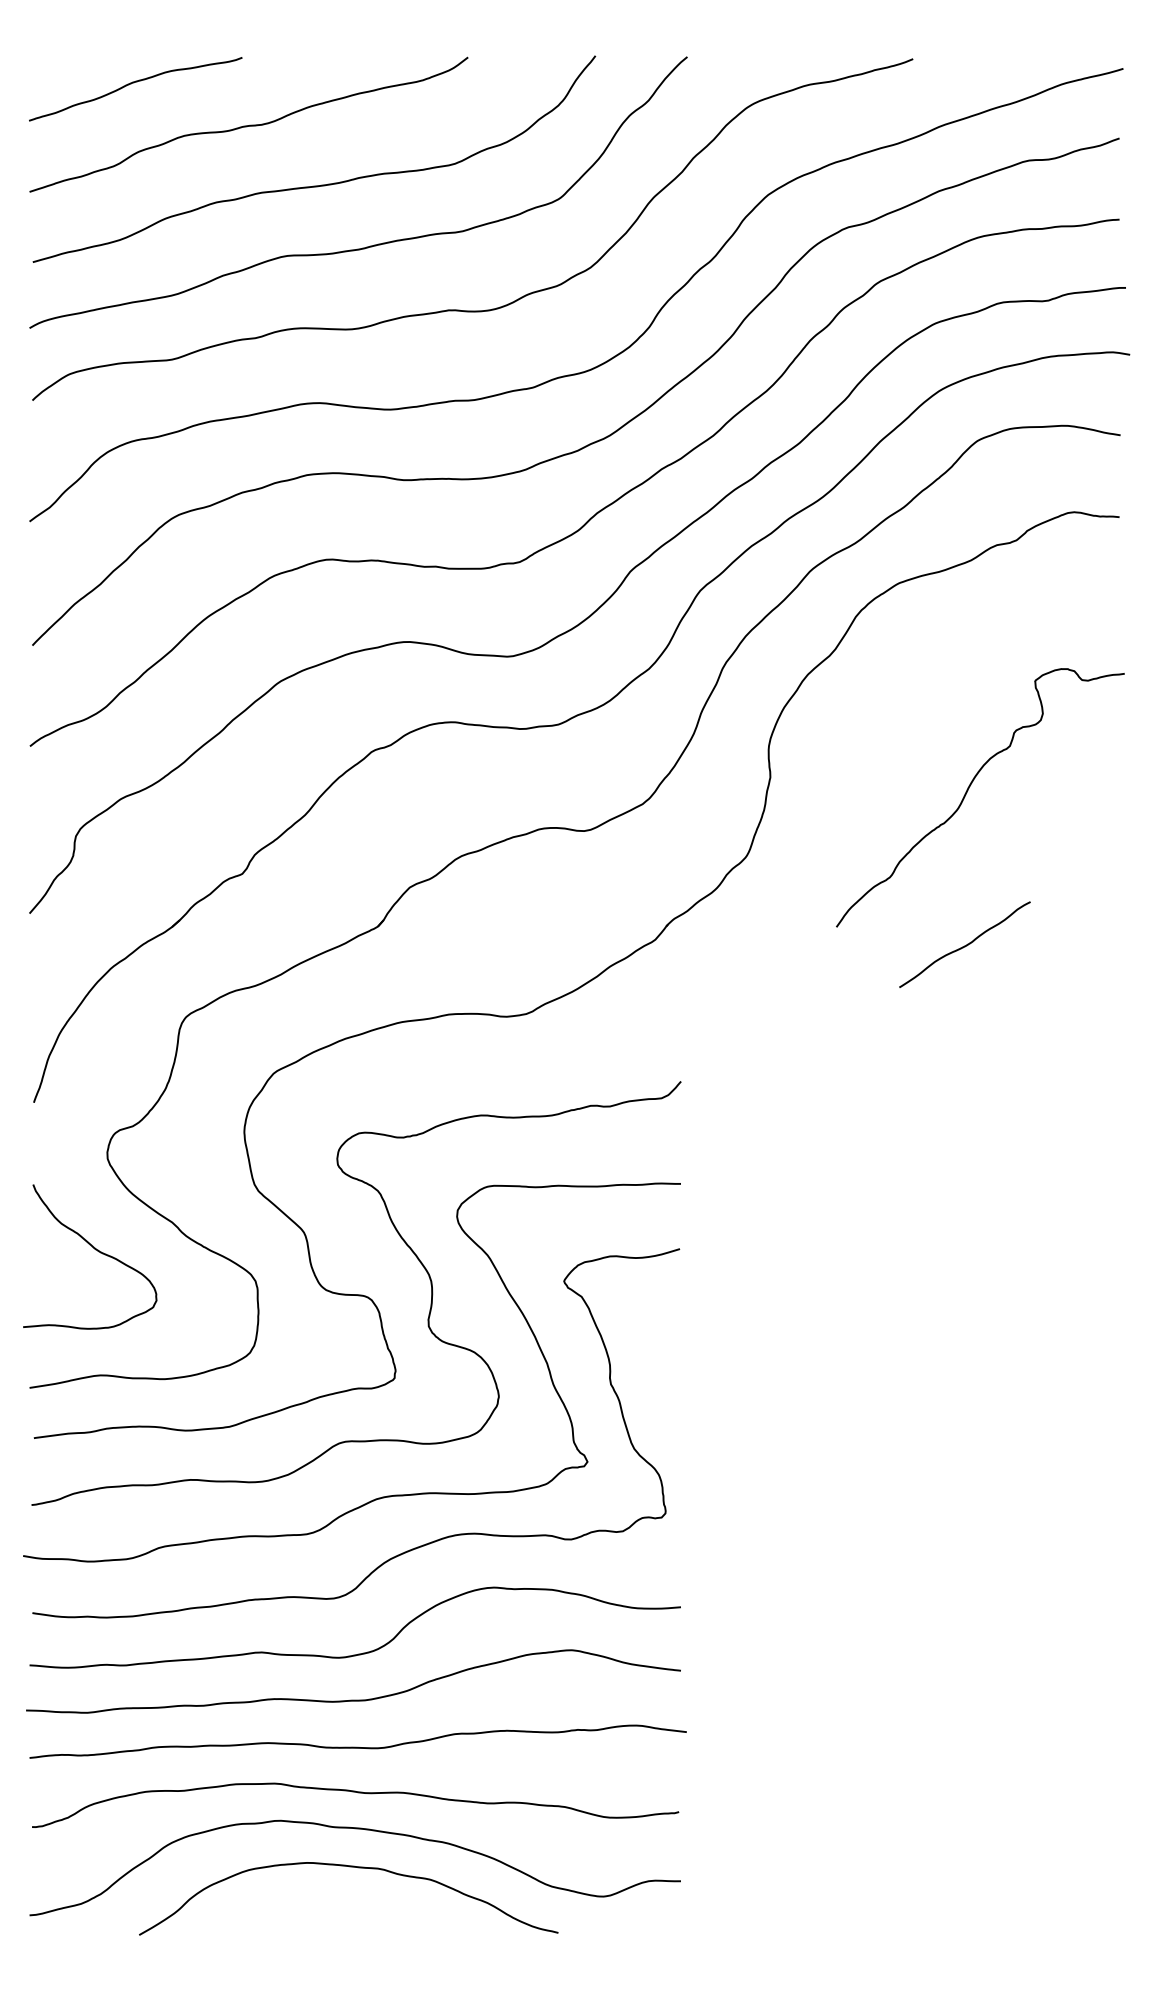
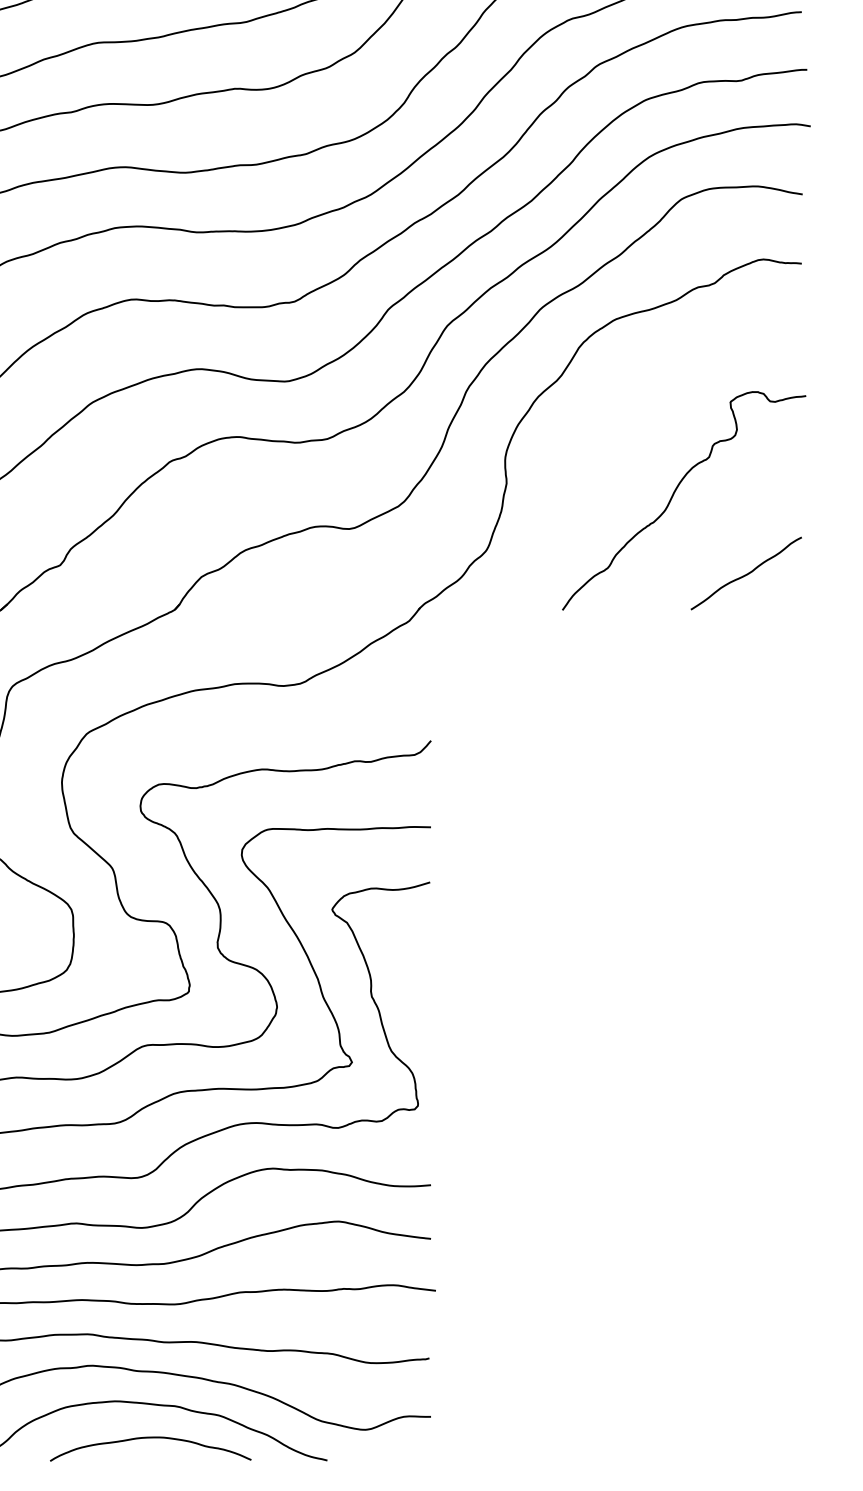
curve: (964, 945) -> (745, 574), moved
curve: (349, 1906) -> (150, 1438), added

